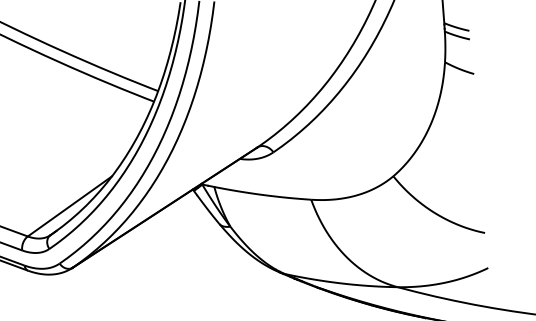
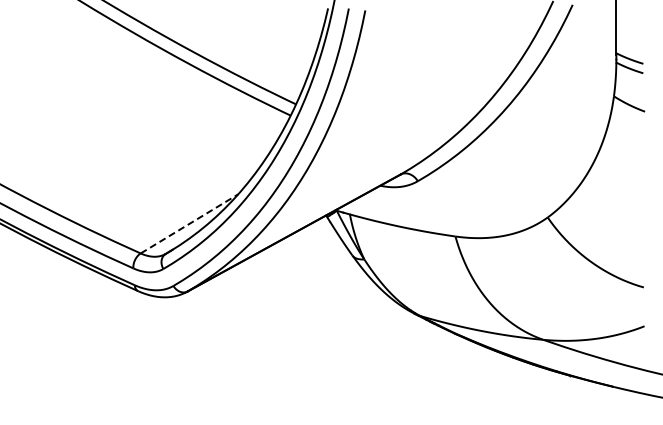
line: (69, 206) -> (189, 223), solid -> dashed

